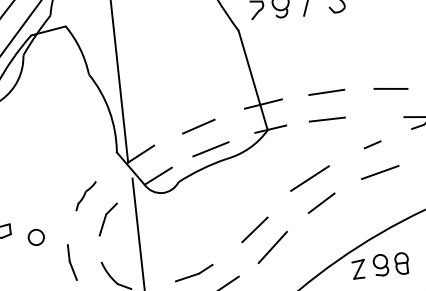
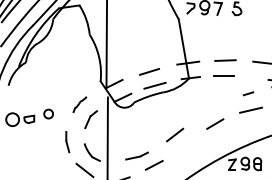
line: (308, 177) -> (209, 108), removed
circle: (35, 236) -> (48, 113), moved
line: (273, 247) -> (184, 146), removed

